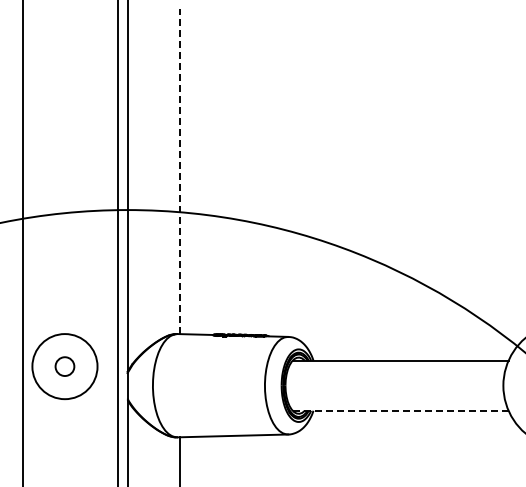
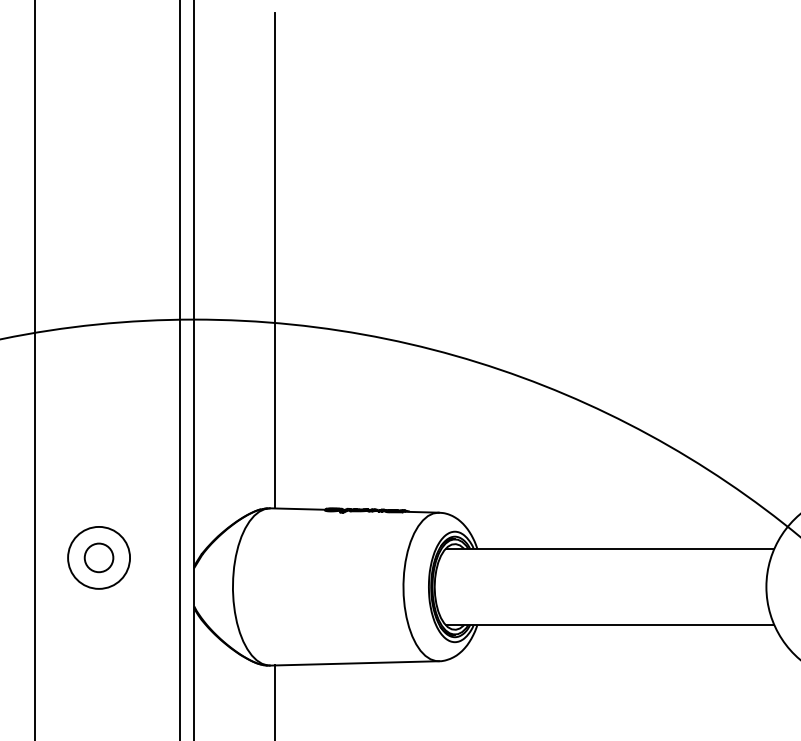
line: (180, 171) -> (274, 260), dashed -> solid
circle: (64, 366) -> (98, 557), size x0.62
line: (400, 410) -> (609, 624), dashed -> solid

